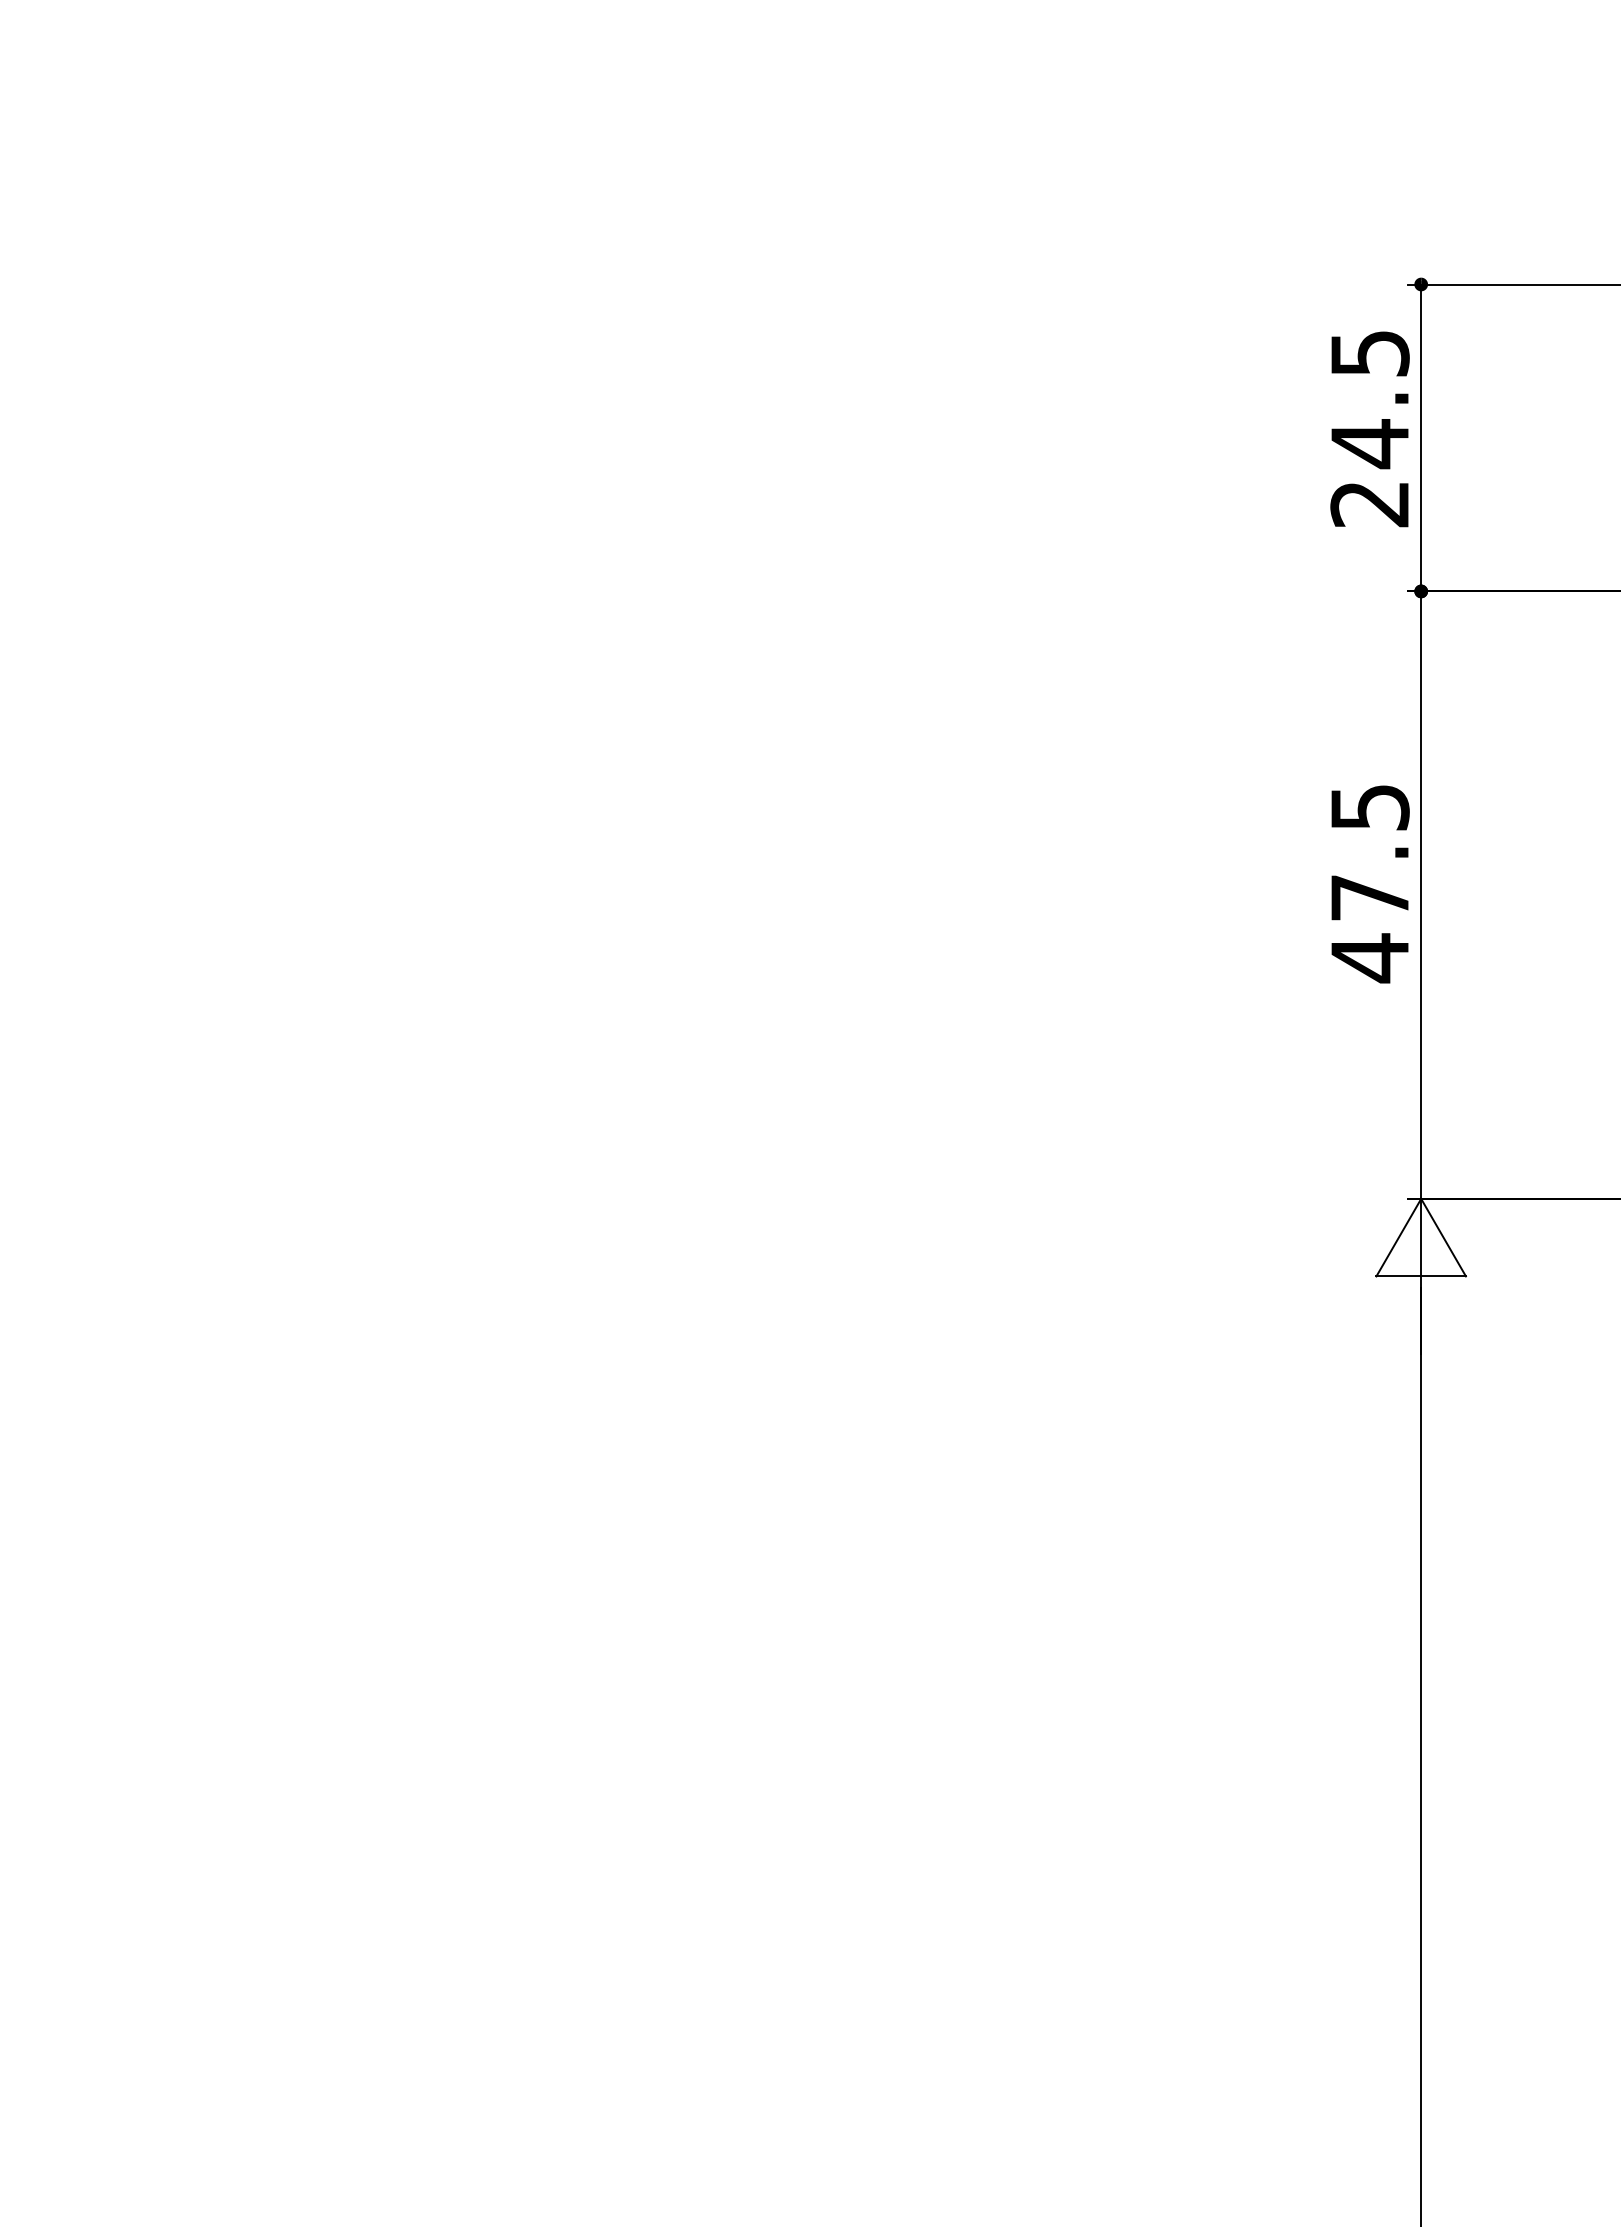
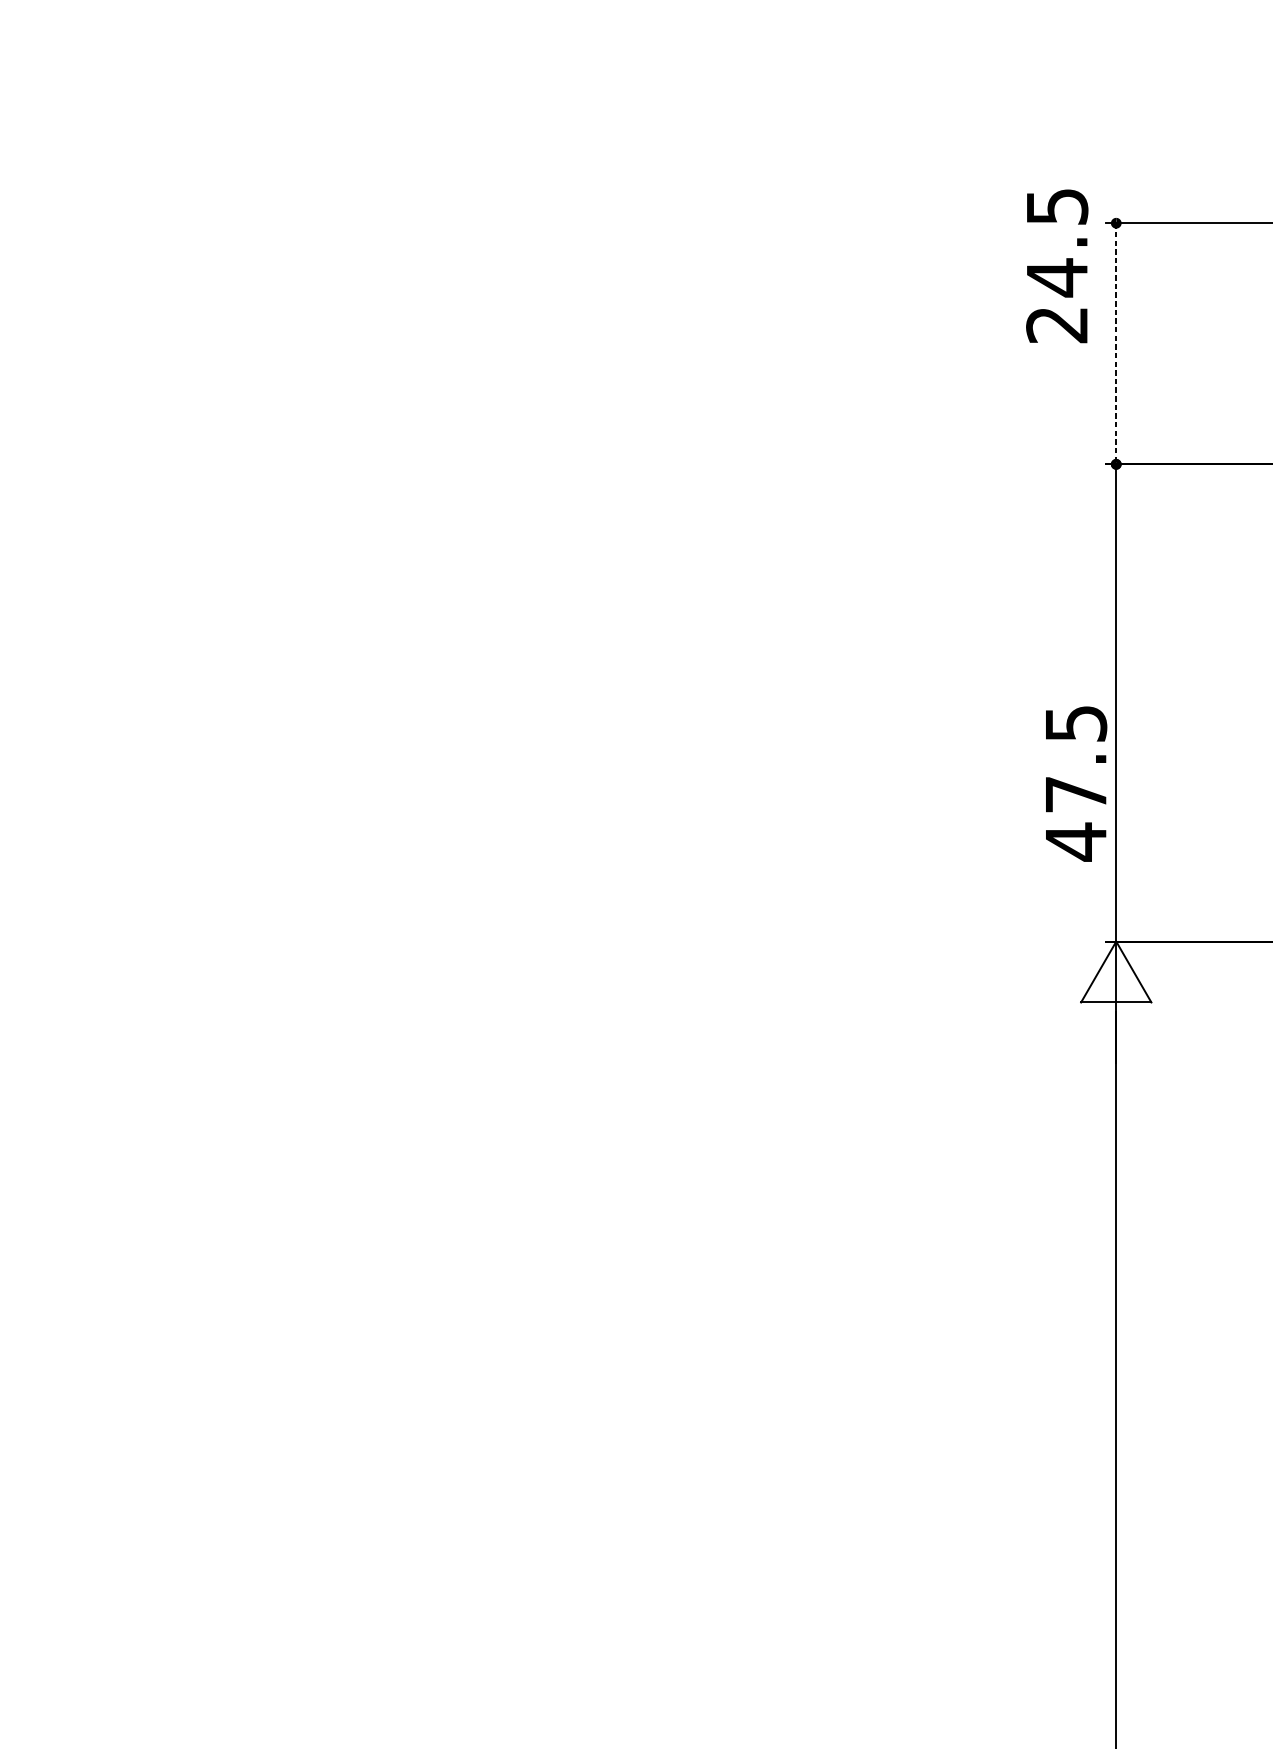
text: (1369, 429) -> (1056, 266), moved
line: (1421, 438) -> (1116, 344), solid -> dashed
text: (1370, 884) -> (1076, 784), moved

